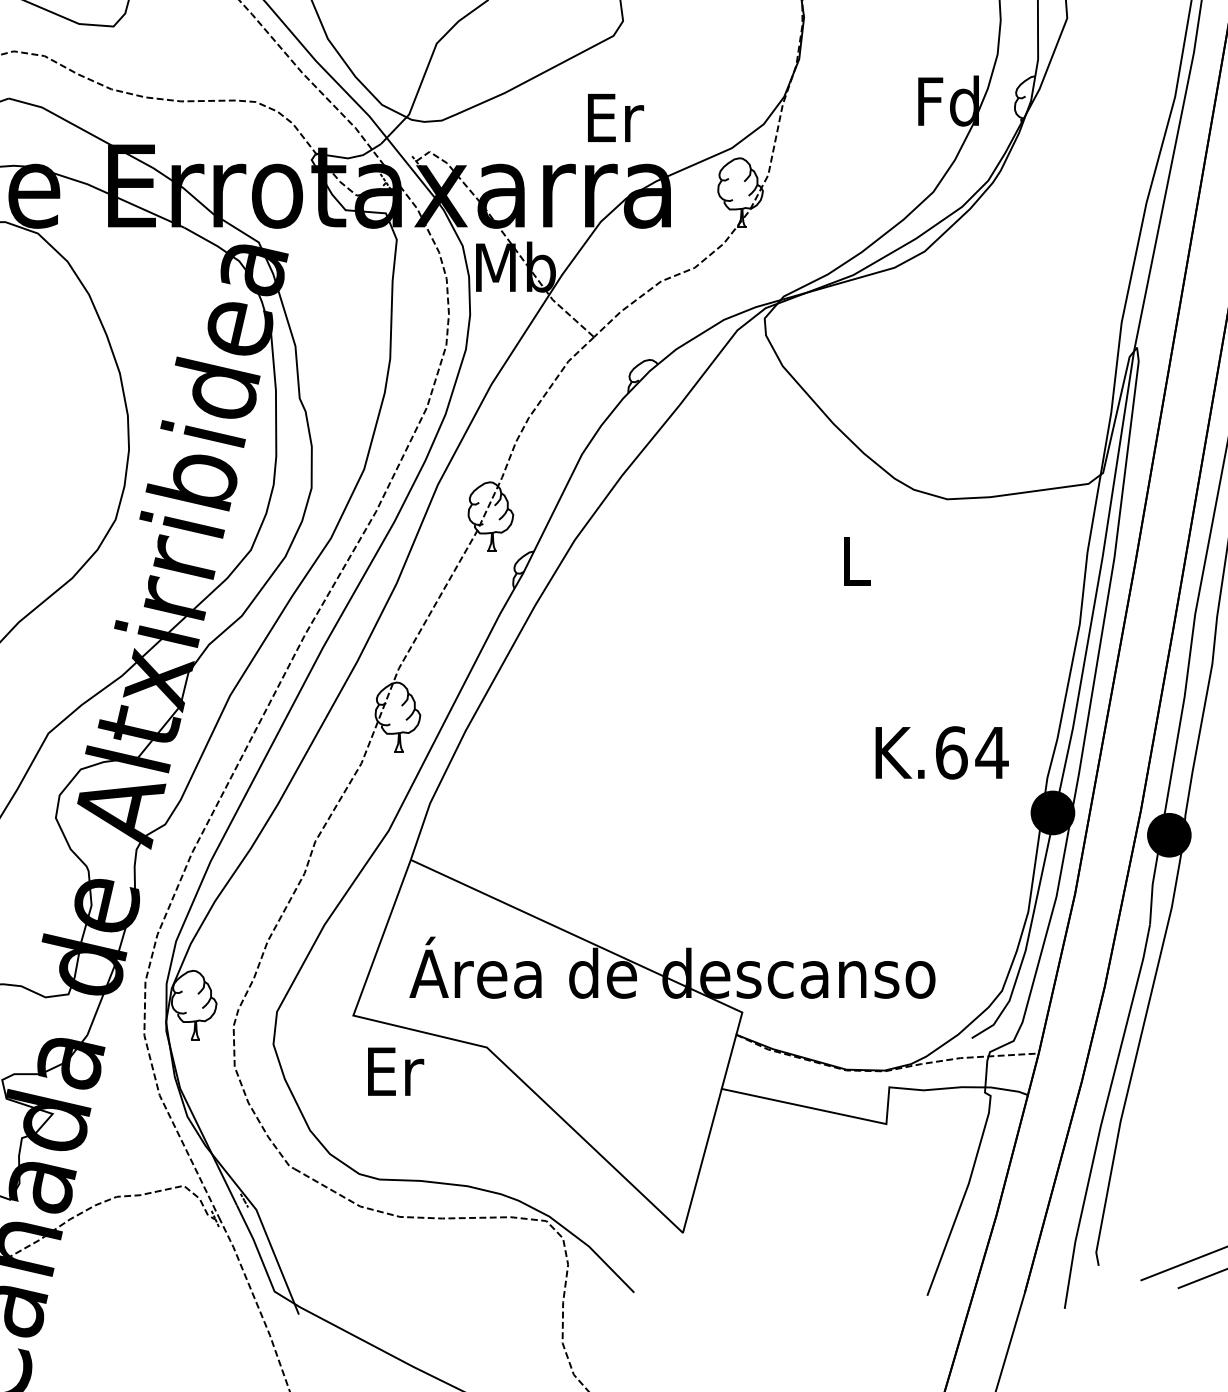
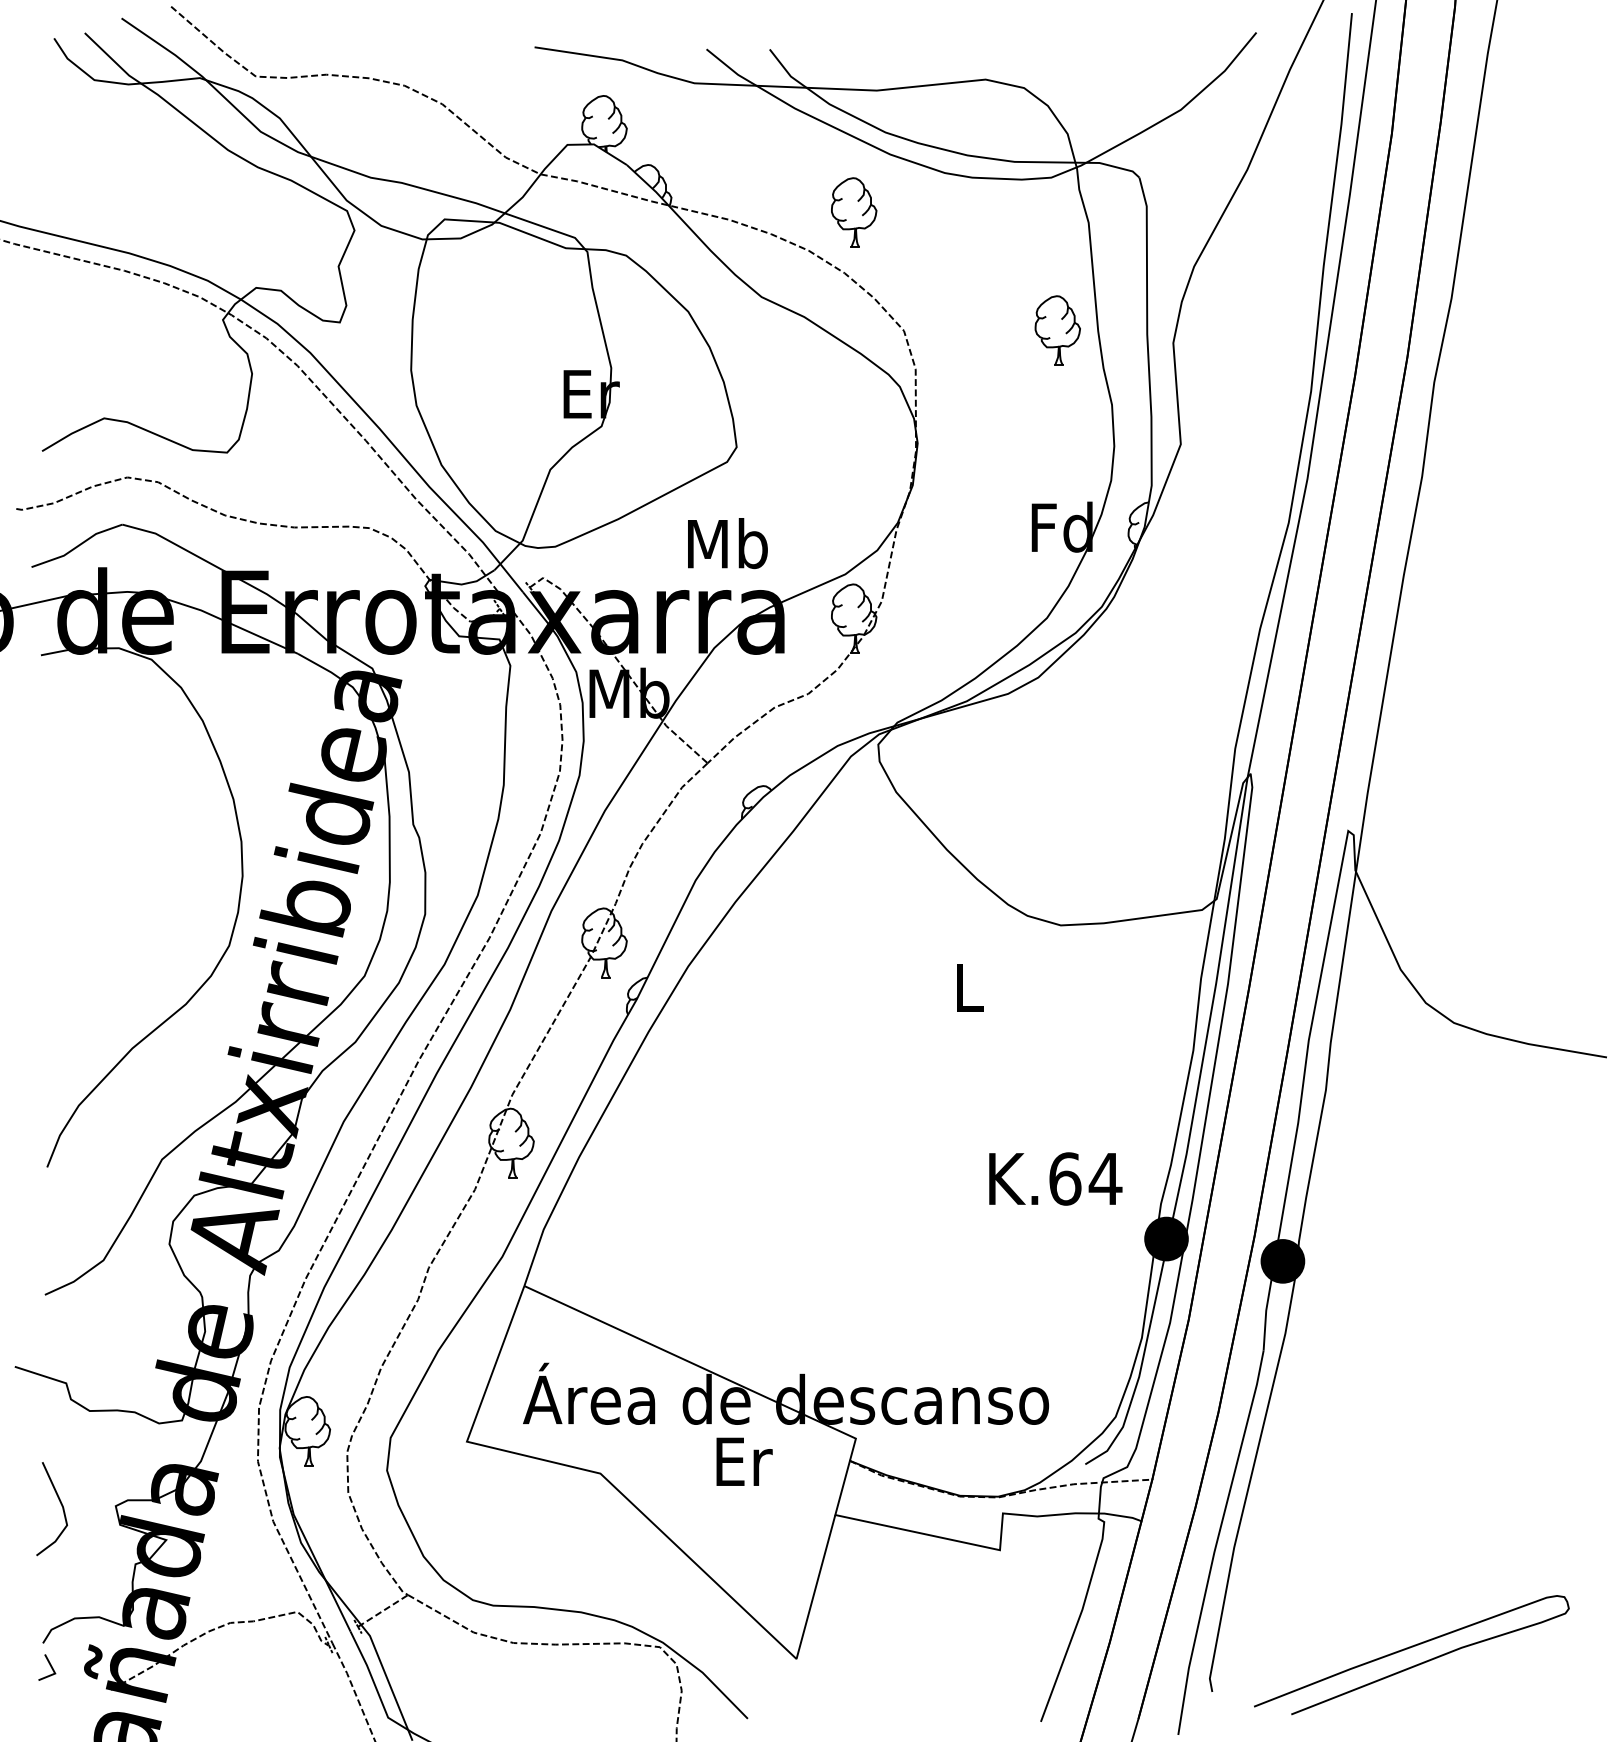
text: (613, 117) -> (727, 543), Er -> Mb
text: (395, 1071) -> (744, 1461), moved
line: (269, 1184) -> (383, 1610), added

